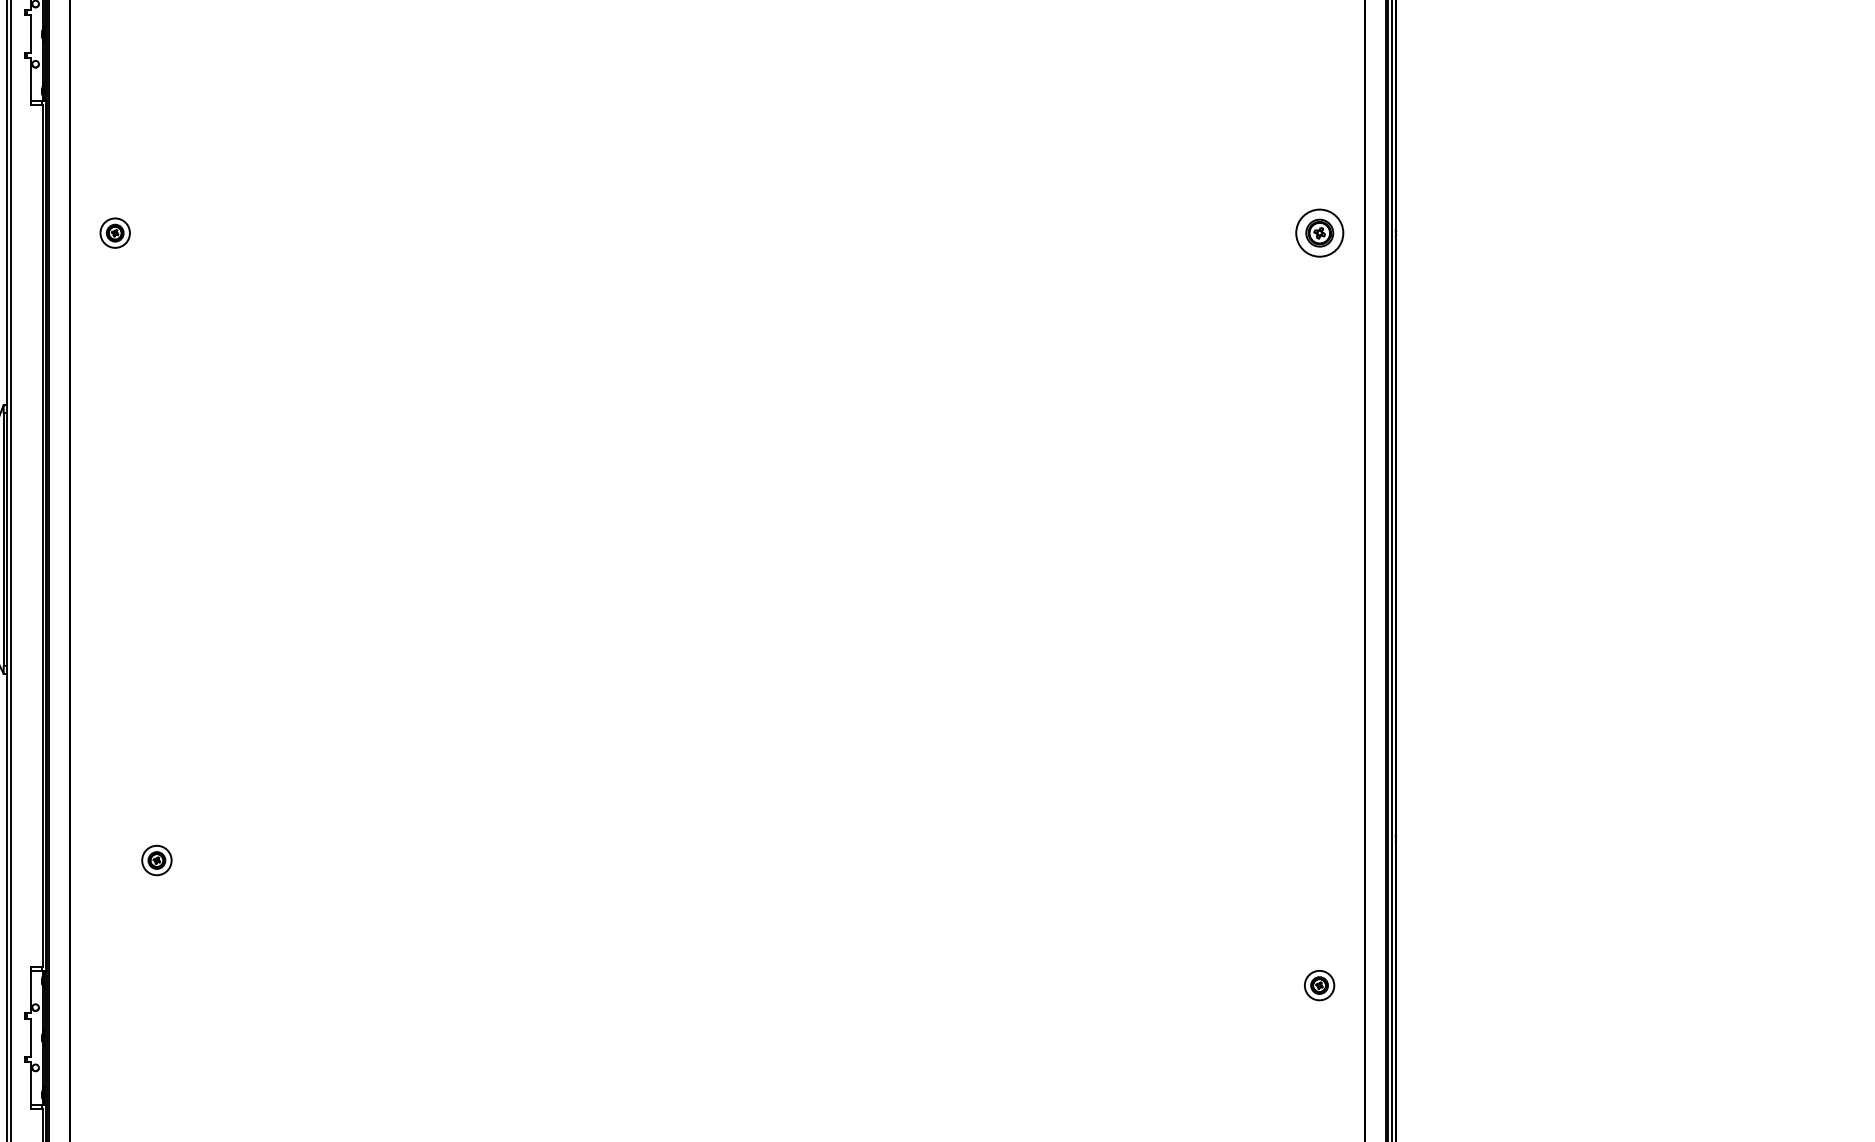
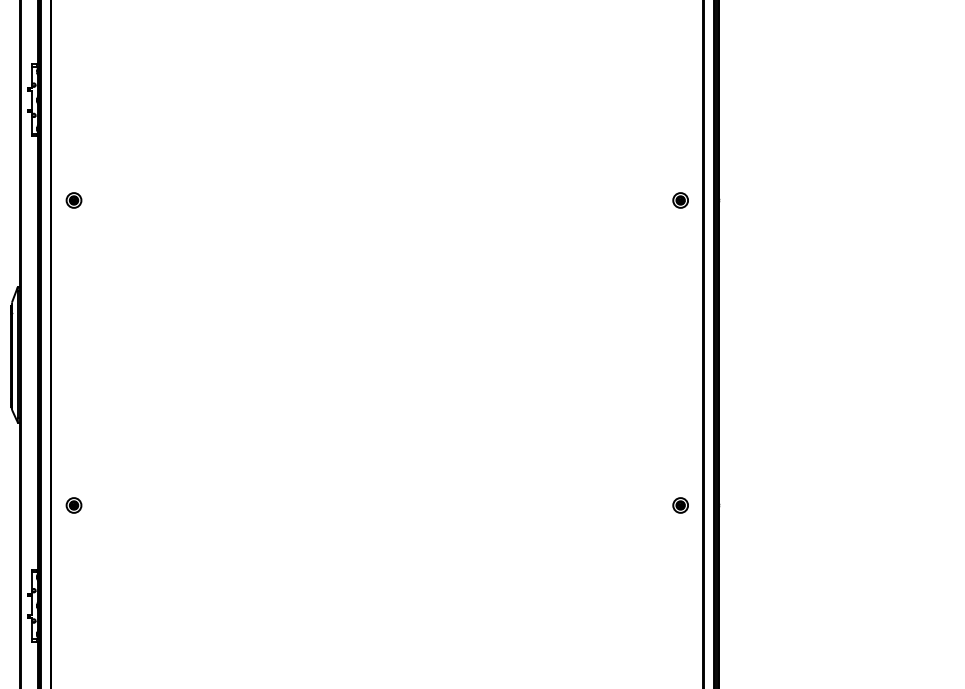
part: (1319, 233) -> (680, 200), size x0.62
part: (155, 860) -> (73, 505), moved
part: (1319, 985) -> (680, 505), moved

